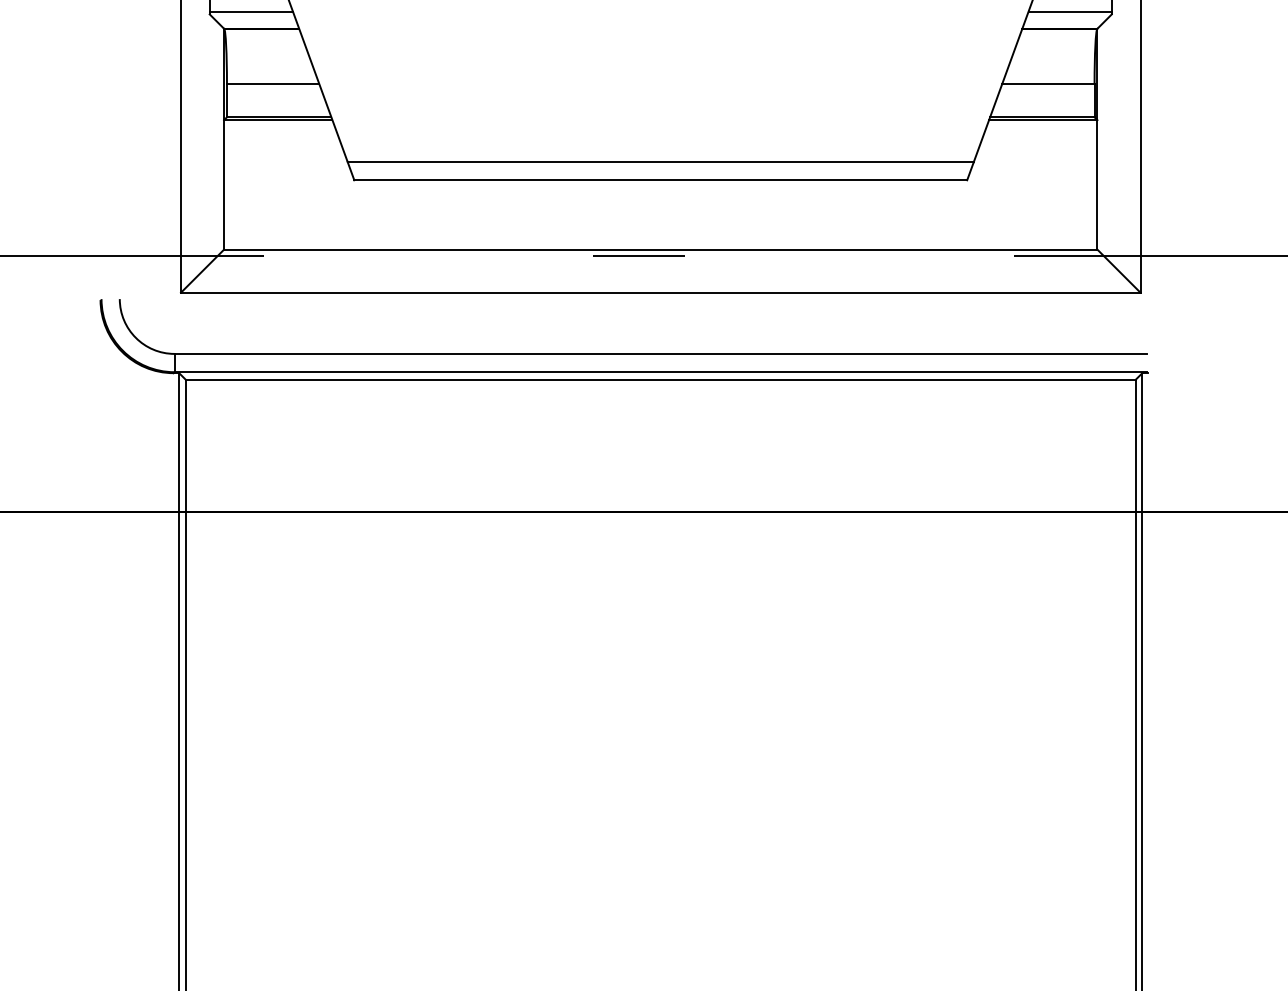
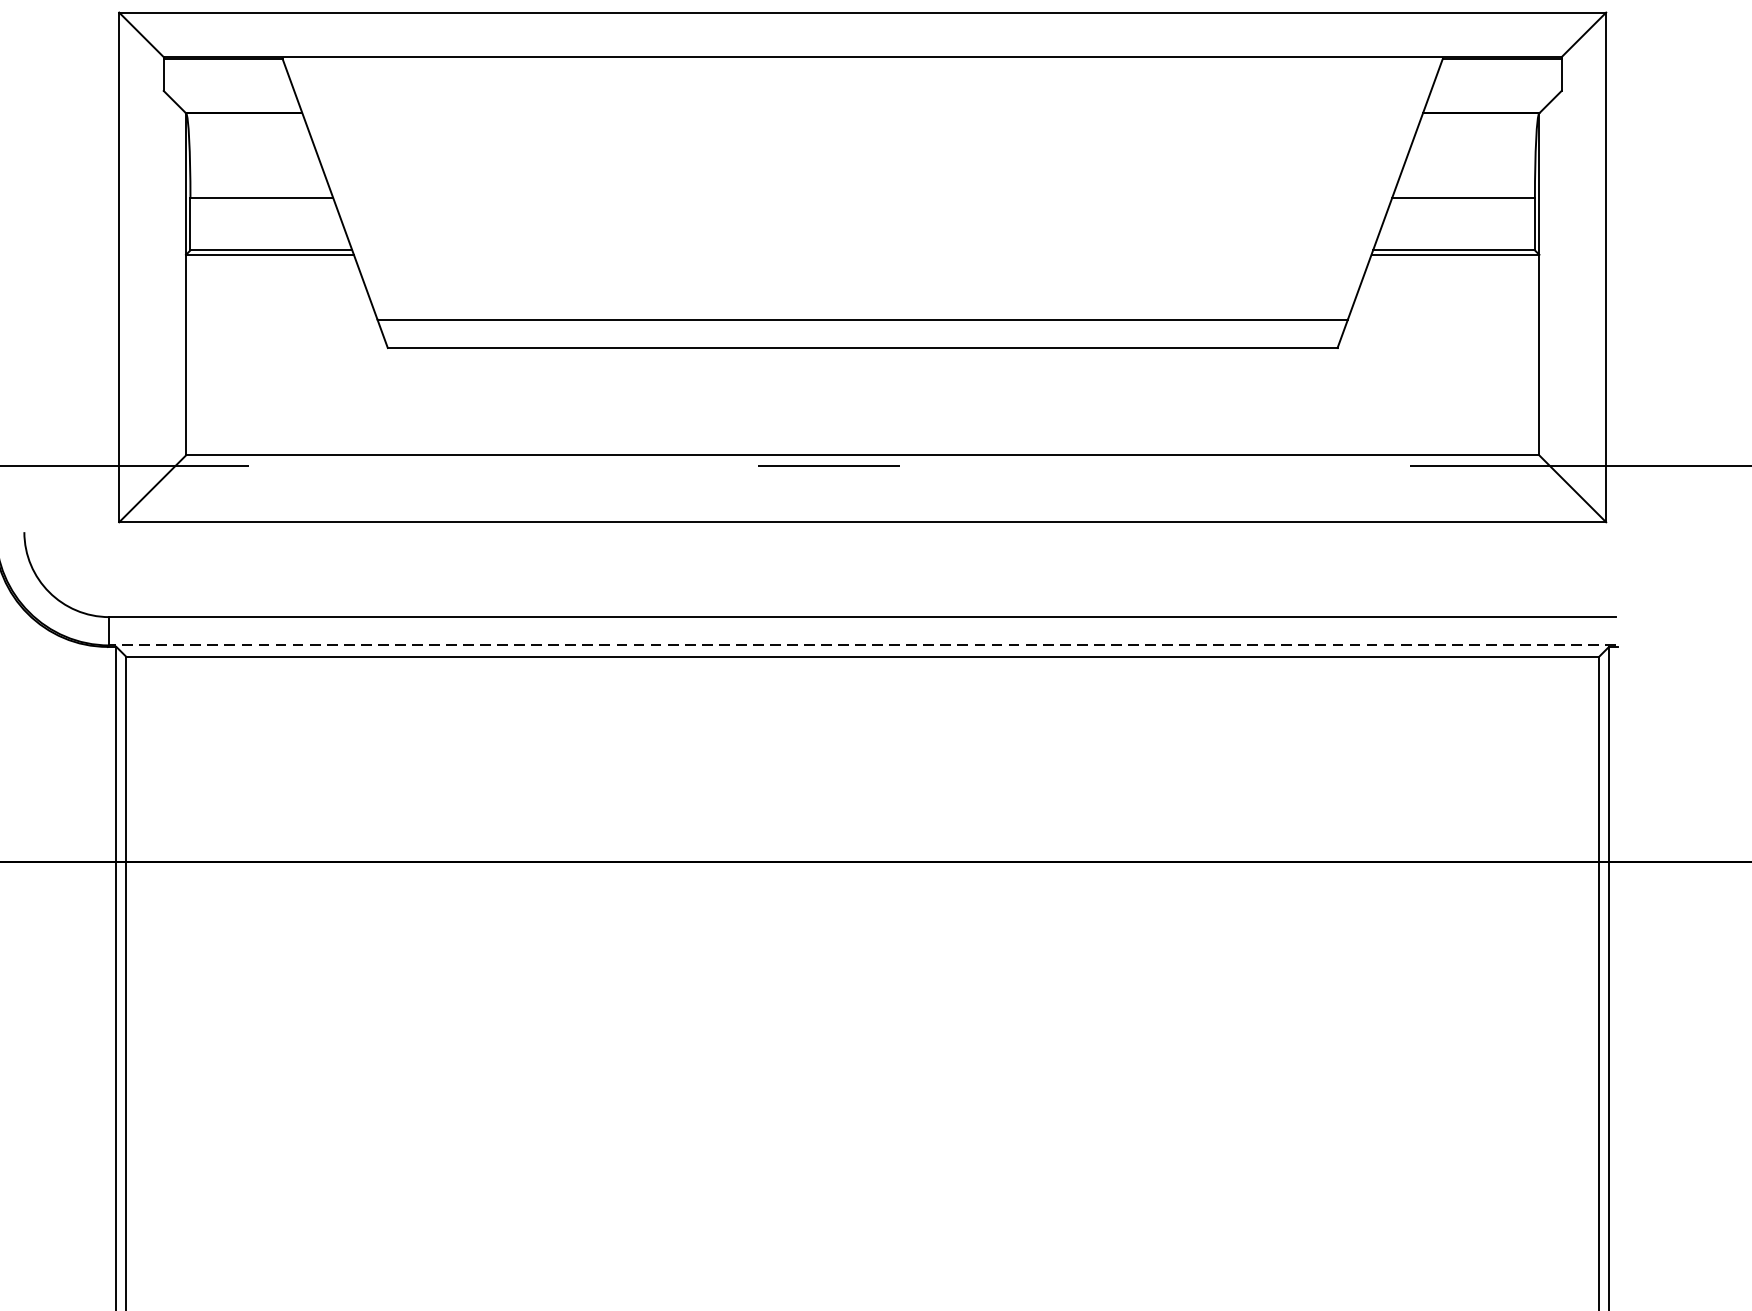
line: (251, 11) -> (228, 86), removed
line: (1069, 11) -> (1496, 86), removed
line: (660, 372) -> (862, 645), solid -> dashed

